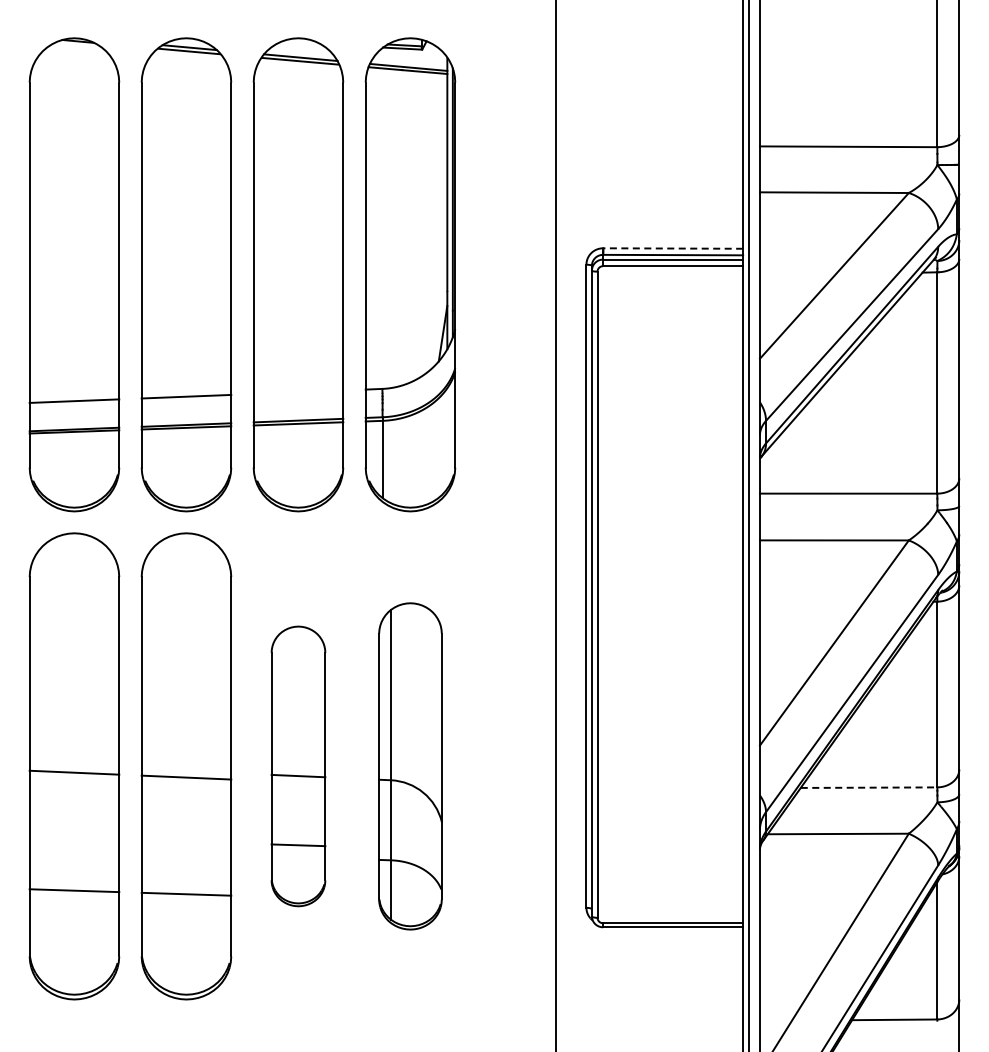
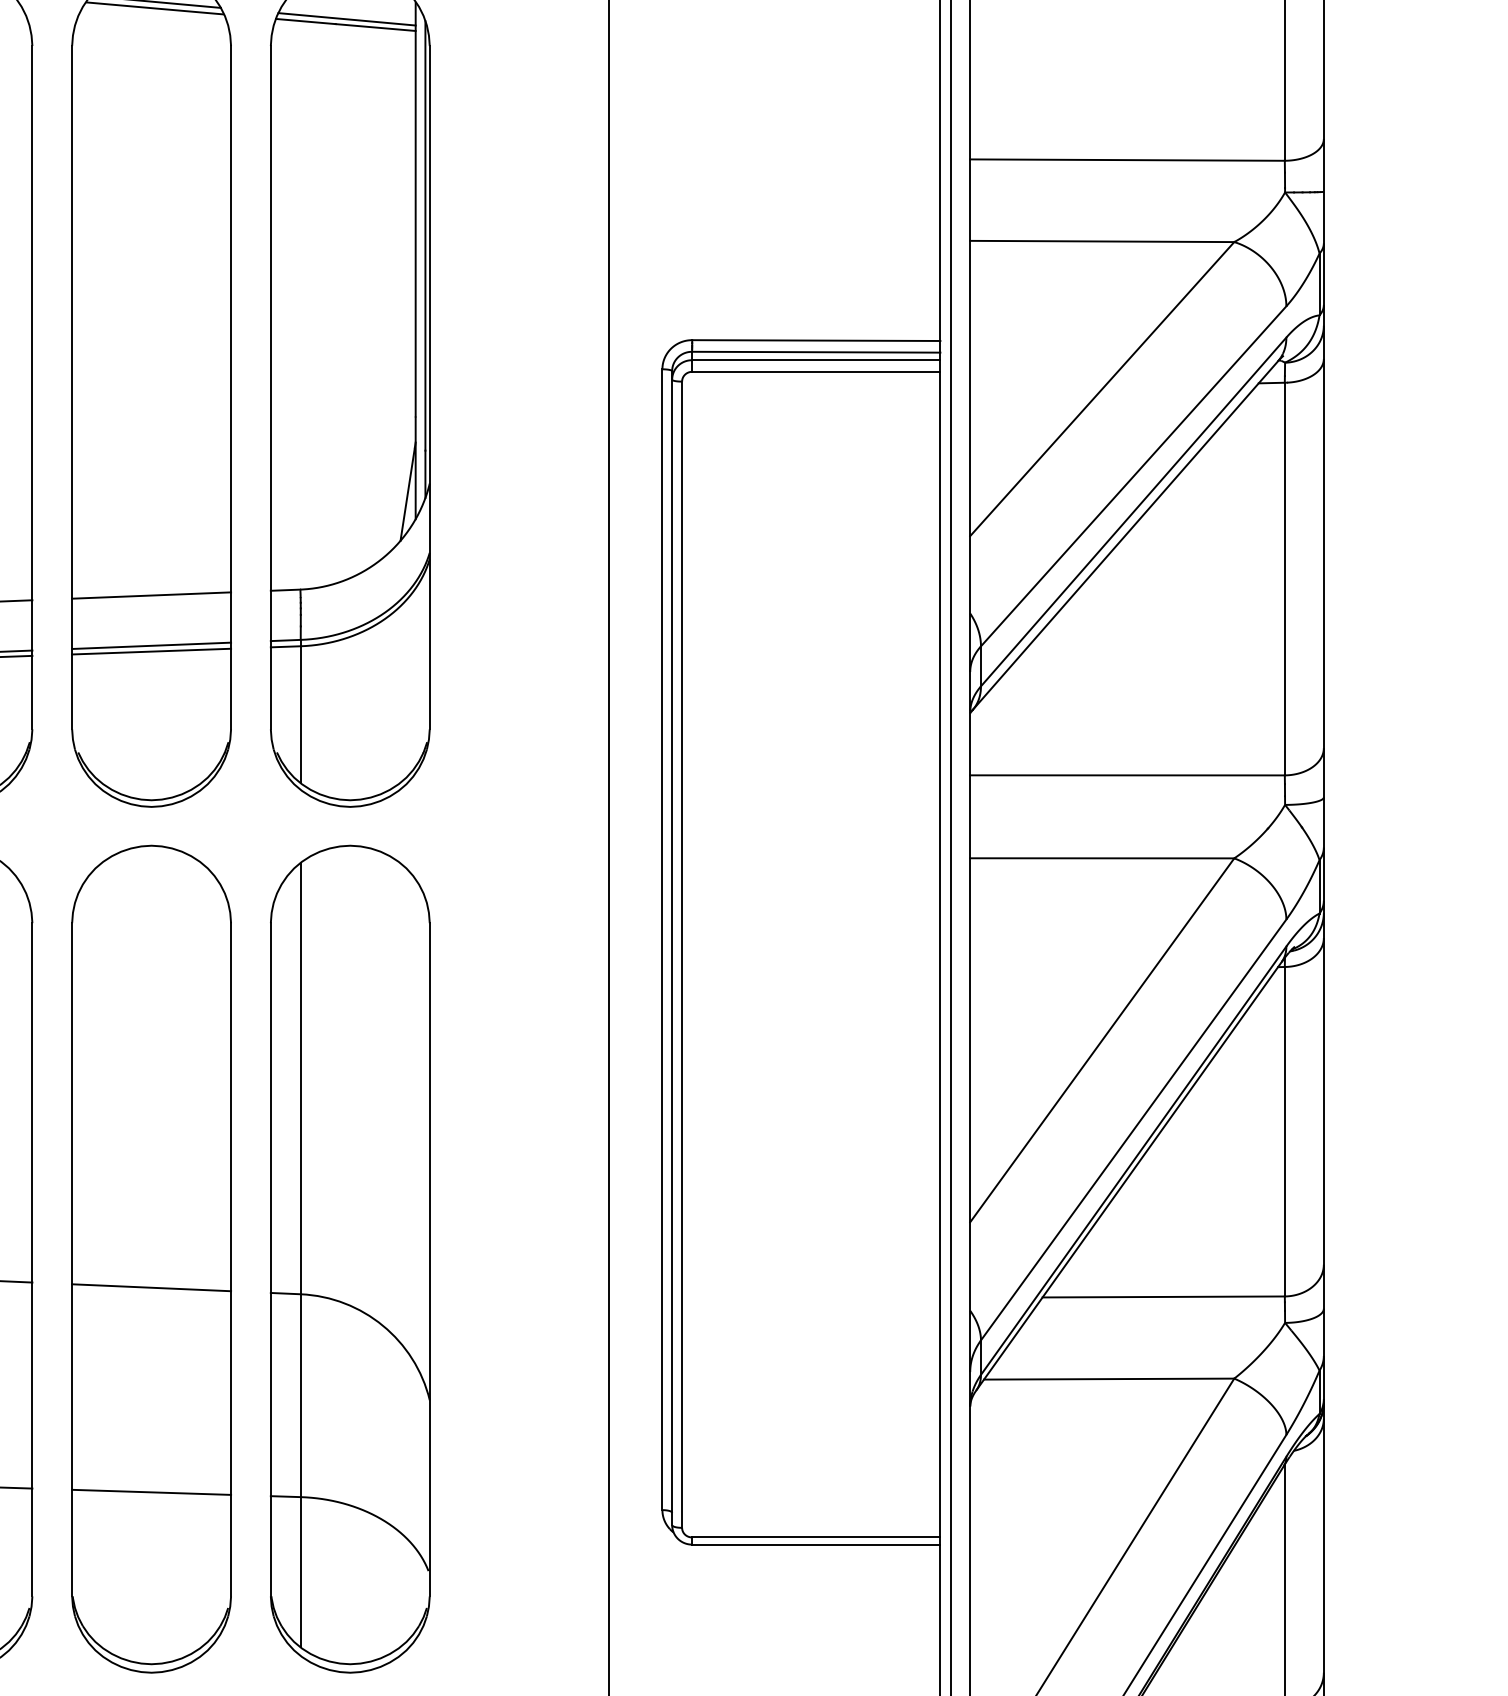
line: (673, 248) -> (816, 340), dashed -> solid
line: (298, 392) -> (151, 595), added
part: (298, 766) -> (151, 1259), size x1.67
part: (410, 766) -> (350, 1259), size x1.43
line: (869, 787) -> (1164, 1296), dashed -> solid

